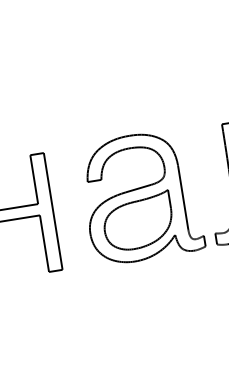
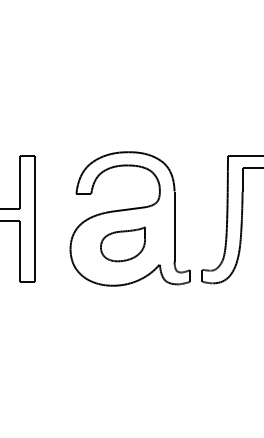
part: (137, 221) -> (122, 244), size x0.6

